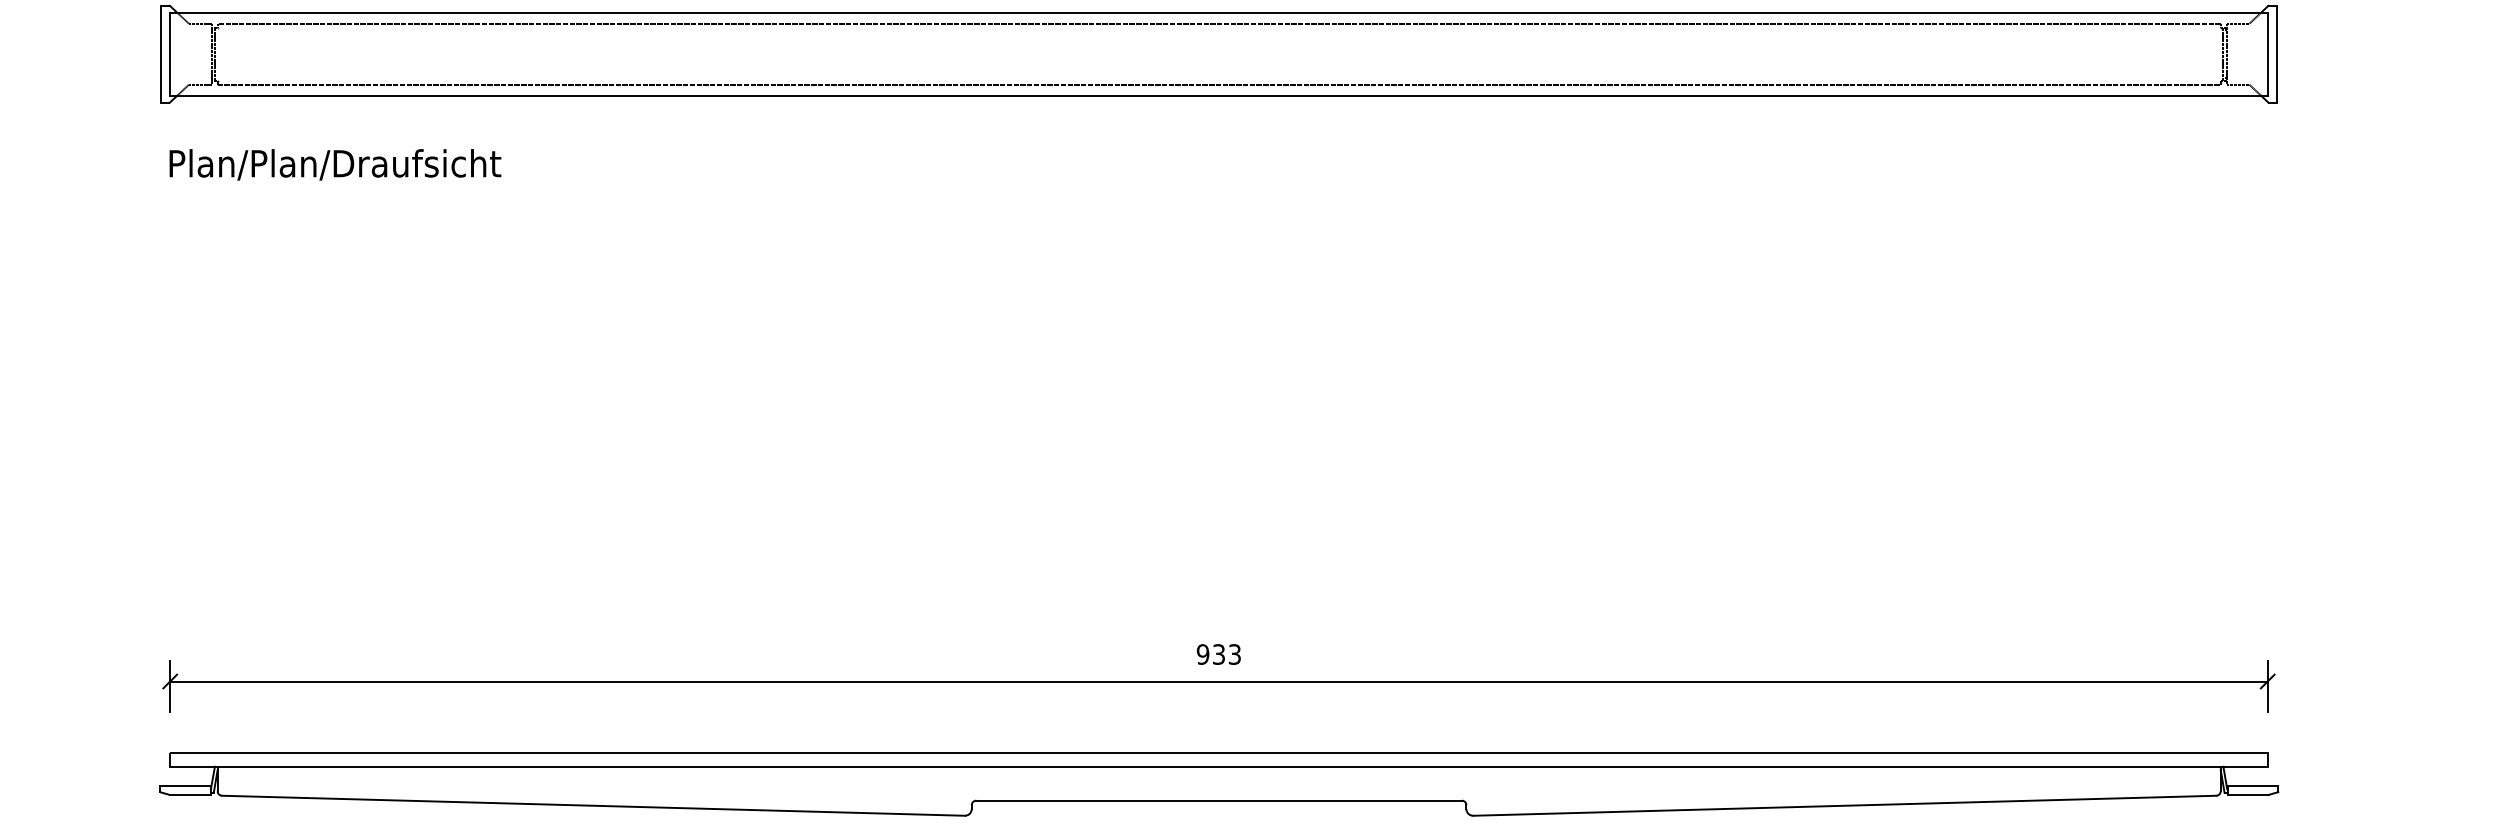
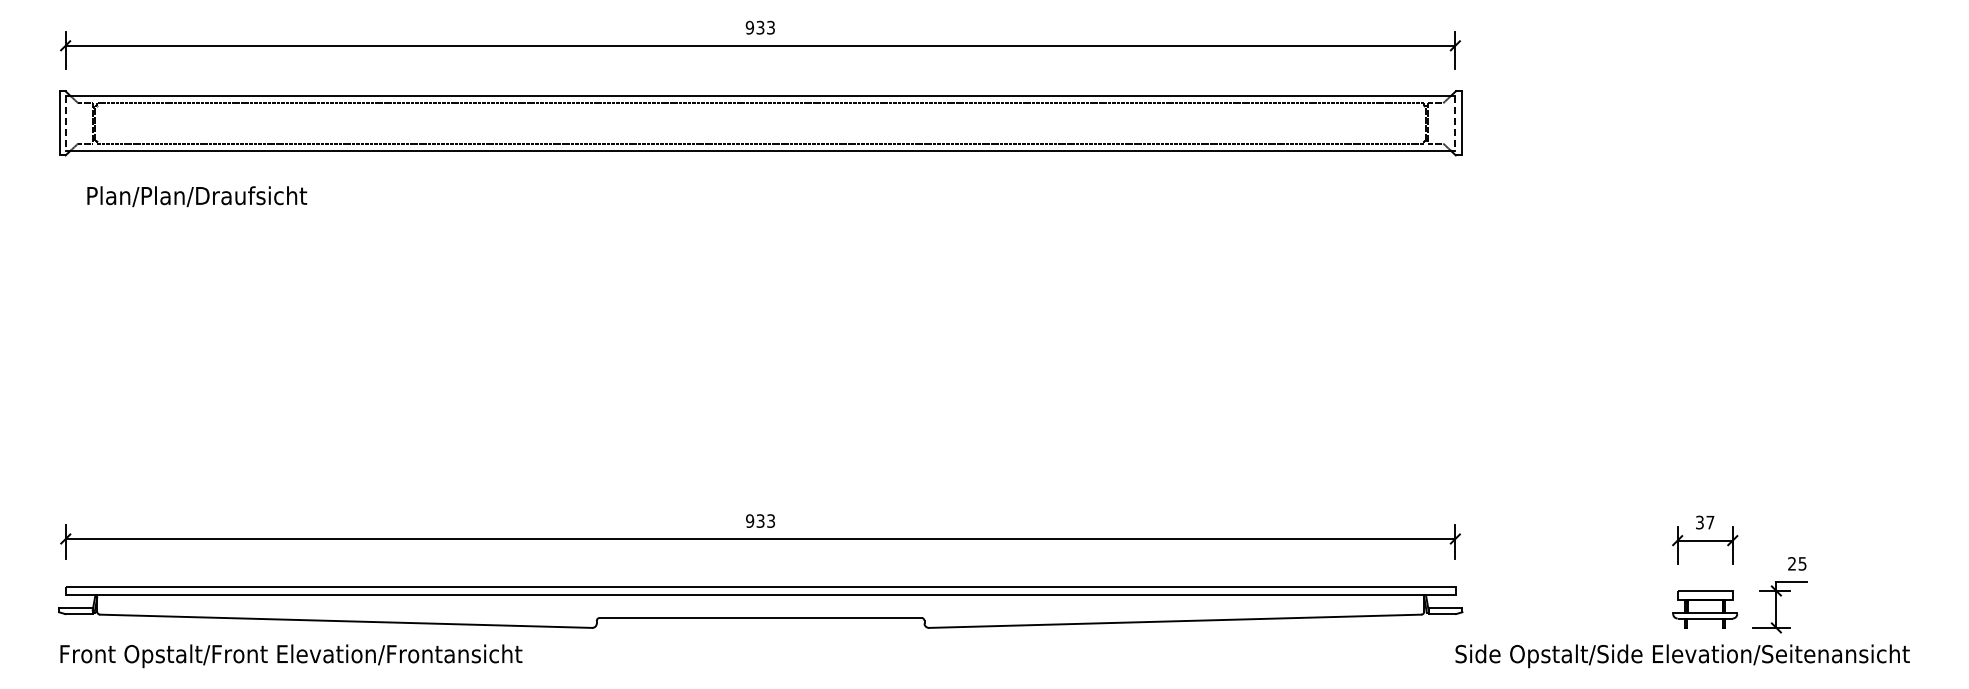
line: (169, 54) -> (65, 123), solid -> dashed
line: (2267, 54) -> (1455, 123), solid -> dashed
text: (335, 164) -> (197, 196), moved

